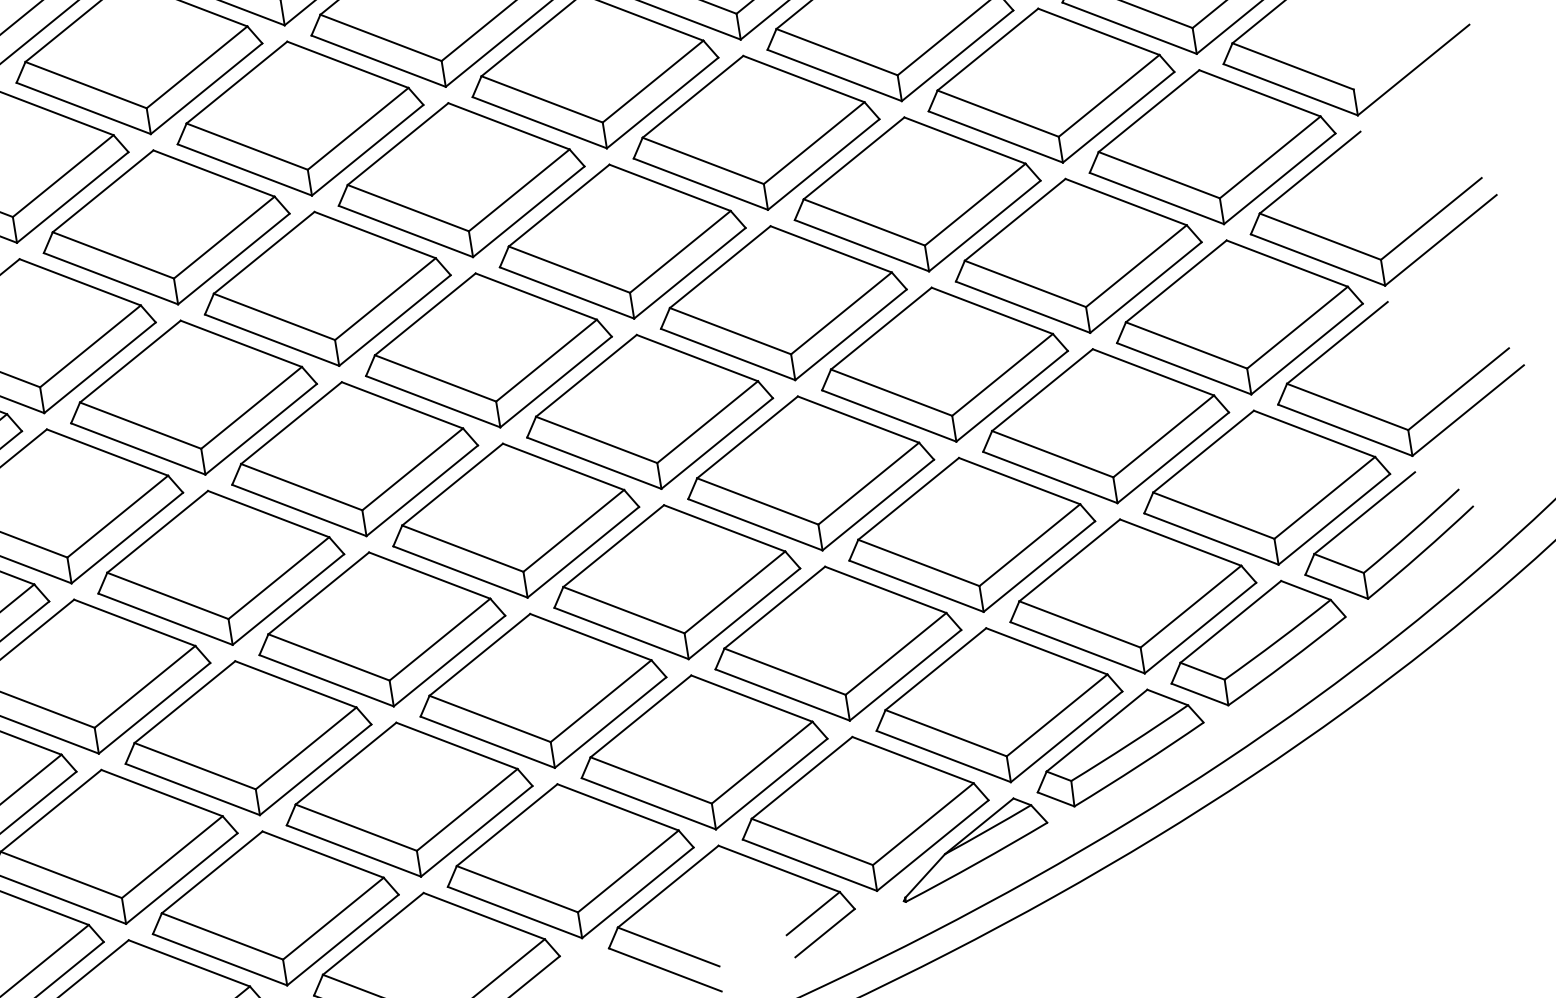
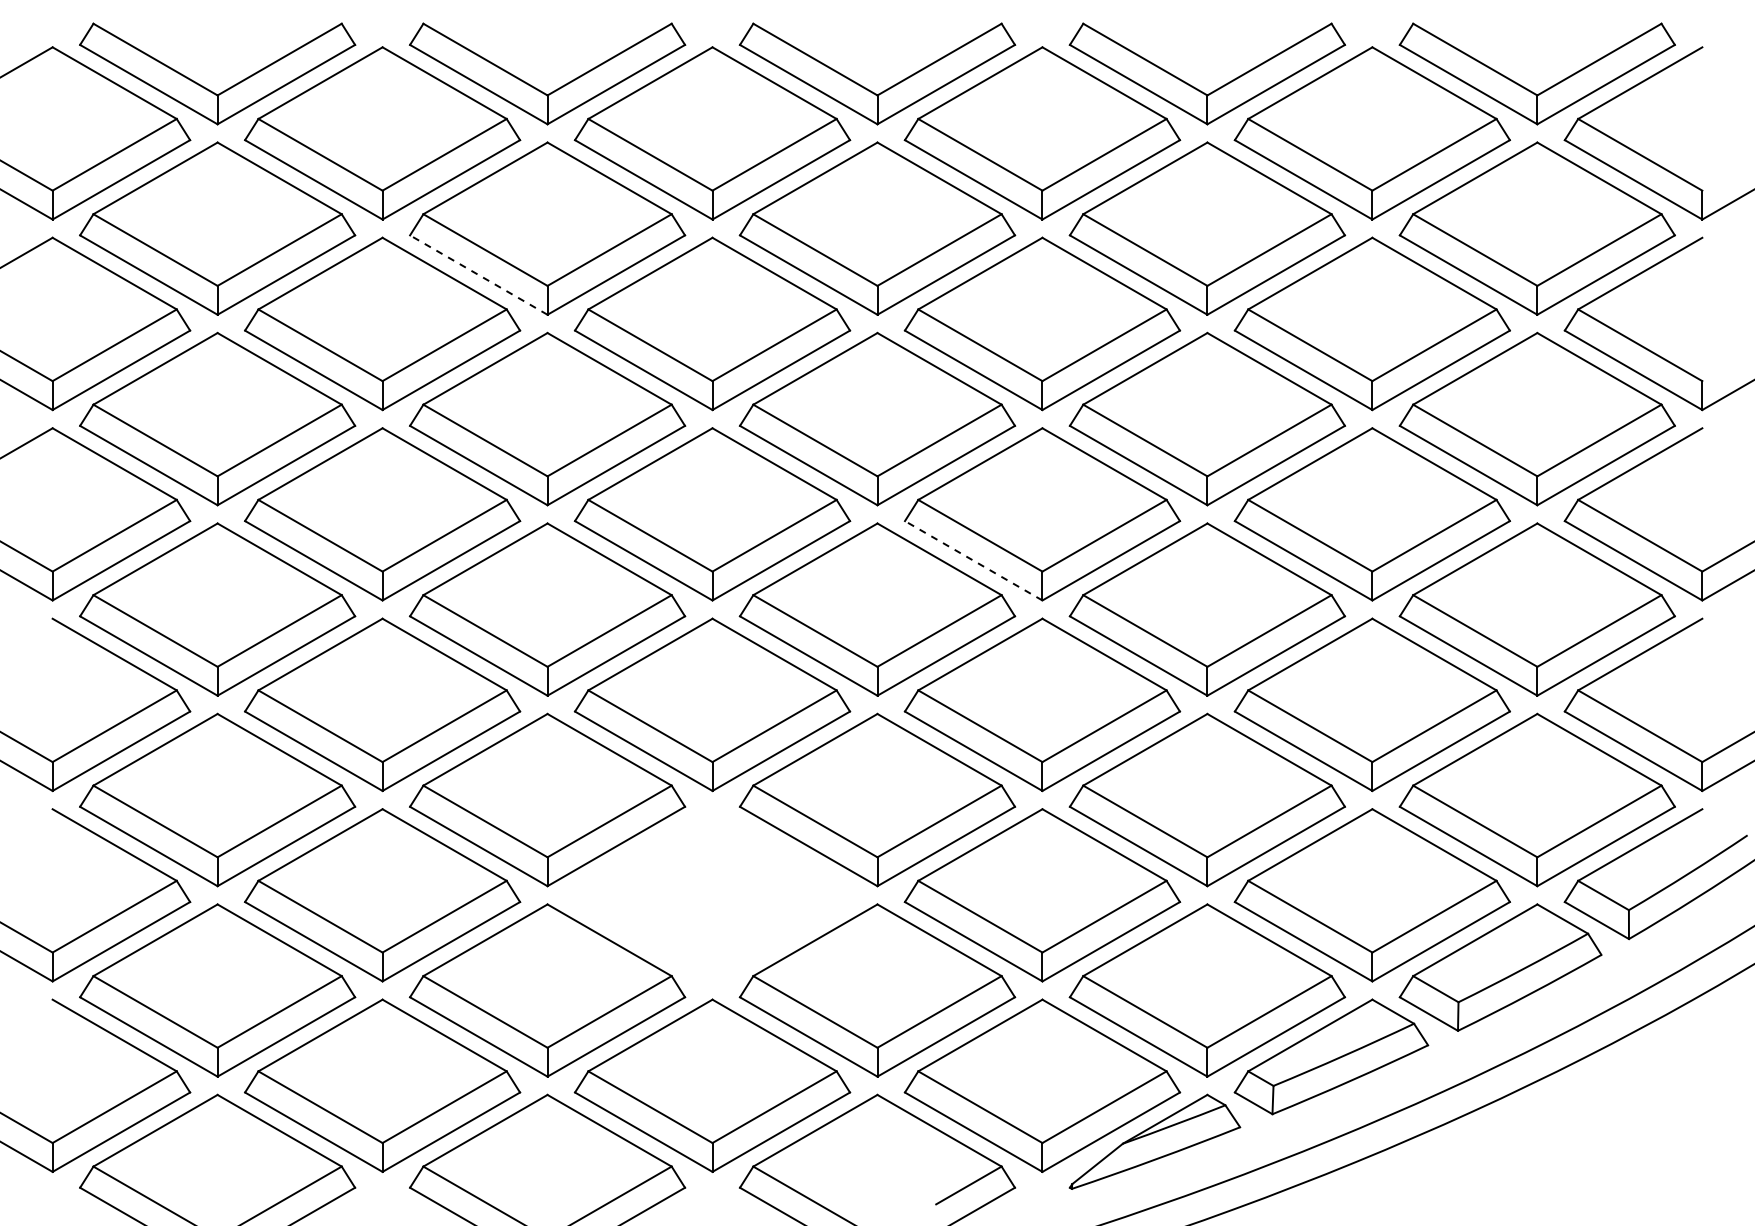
line: (244, 169) -> (478, 274), solid -> dashed
line: (727, 354) -> (973, 560), solid -> dashed
part: (542, 691) -> (712, 895), removed

